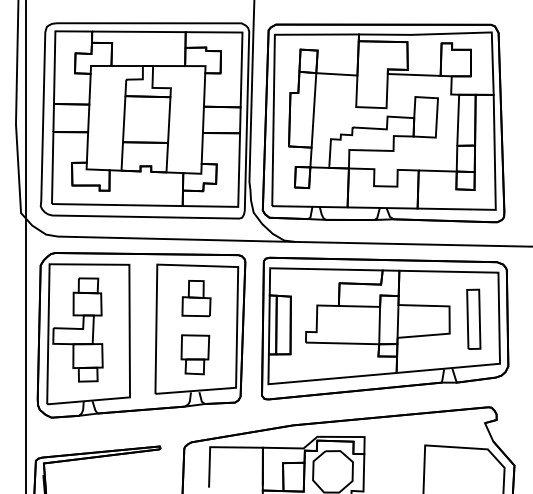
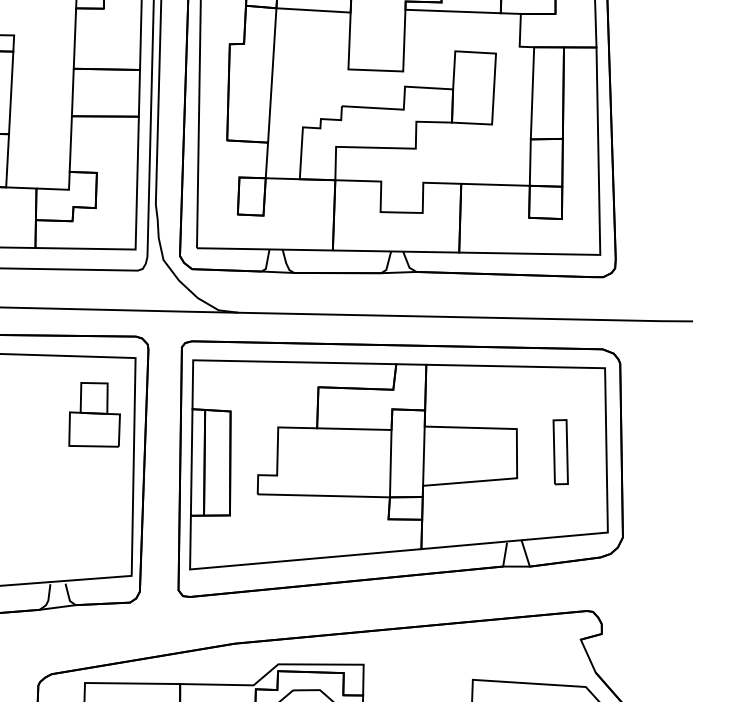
part: (196, 298) -> (94, 414), moved
part: (473, 318) -> (560, 450), size x0.6
part: (195, 354) -> (58, 515), removed

